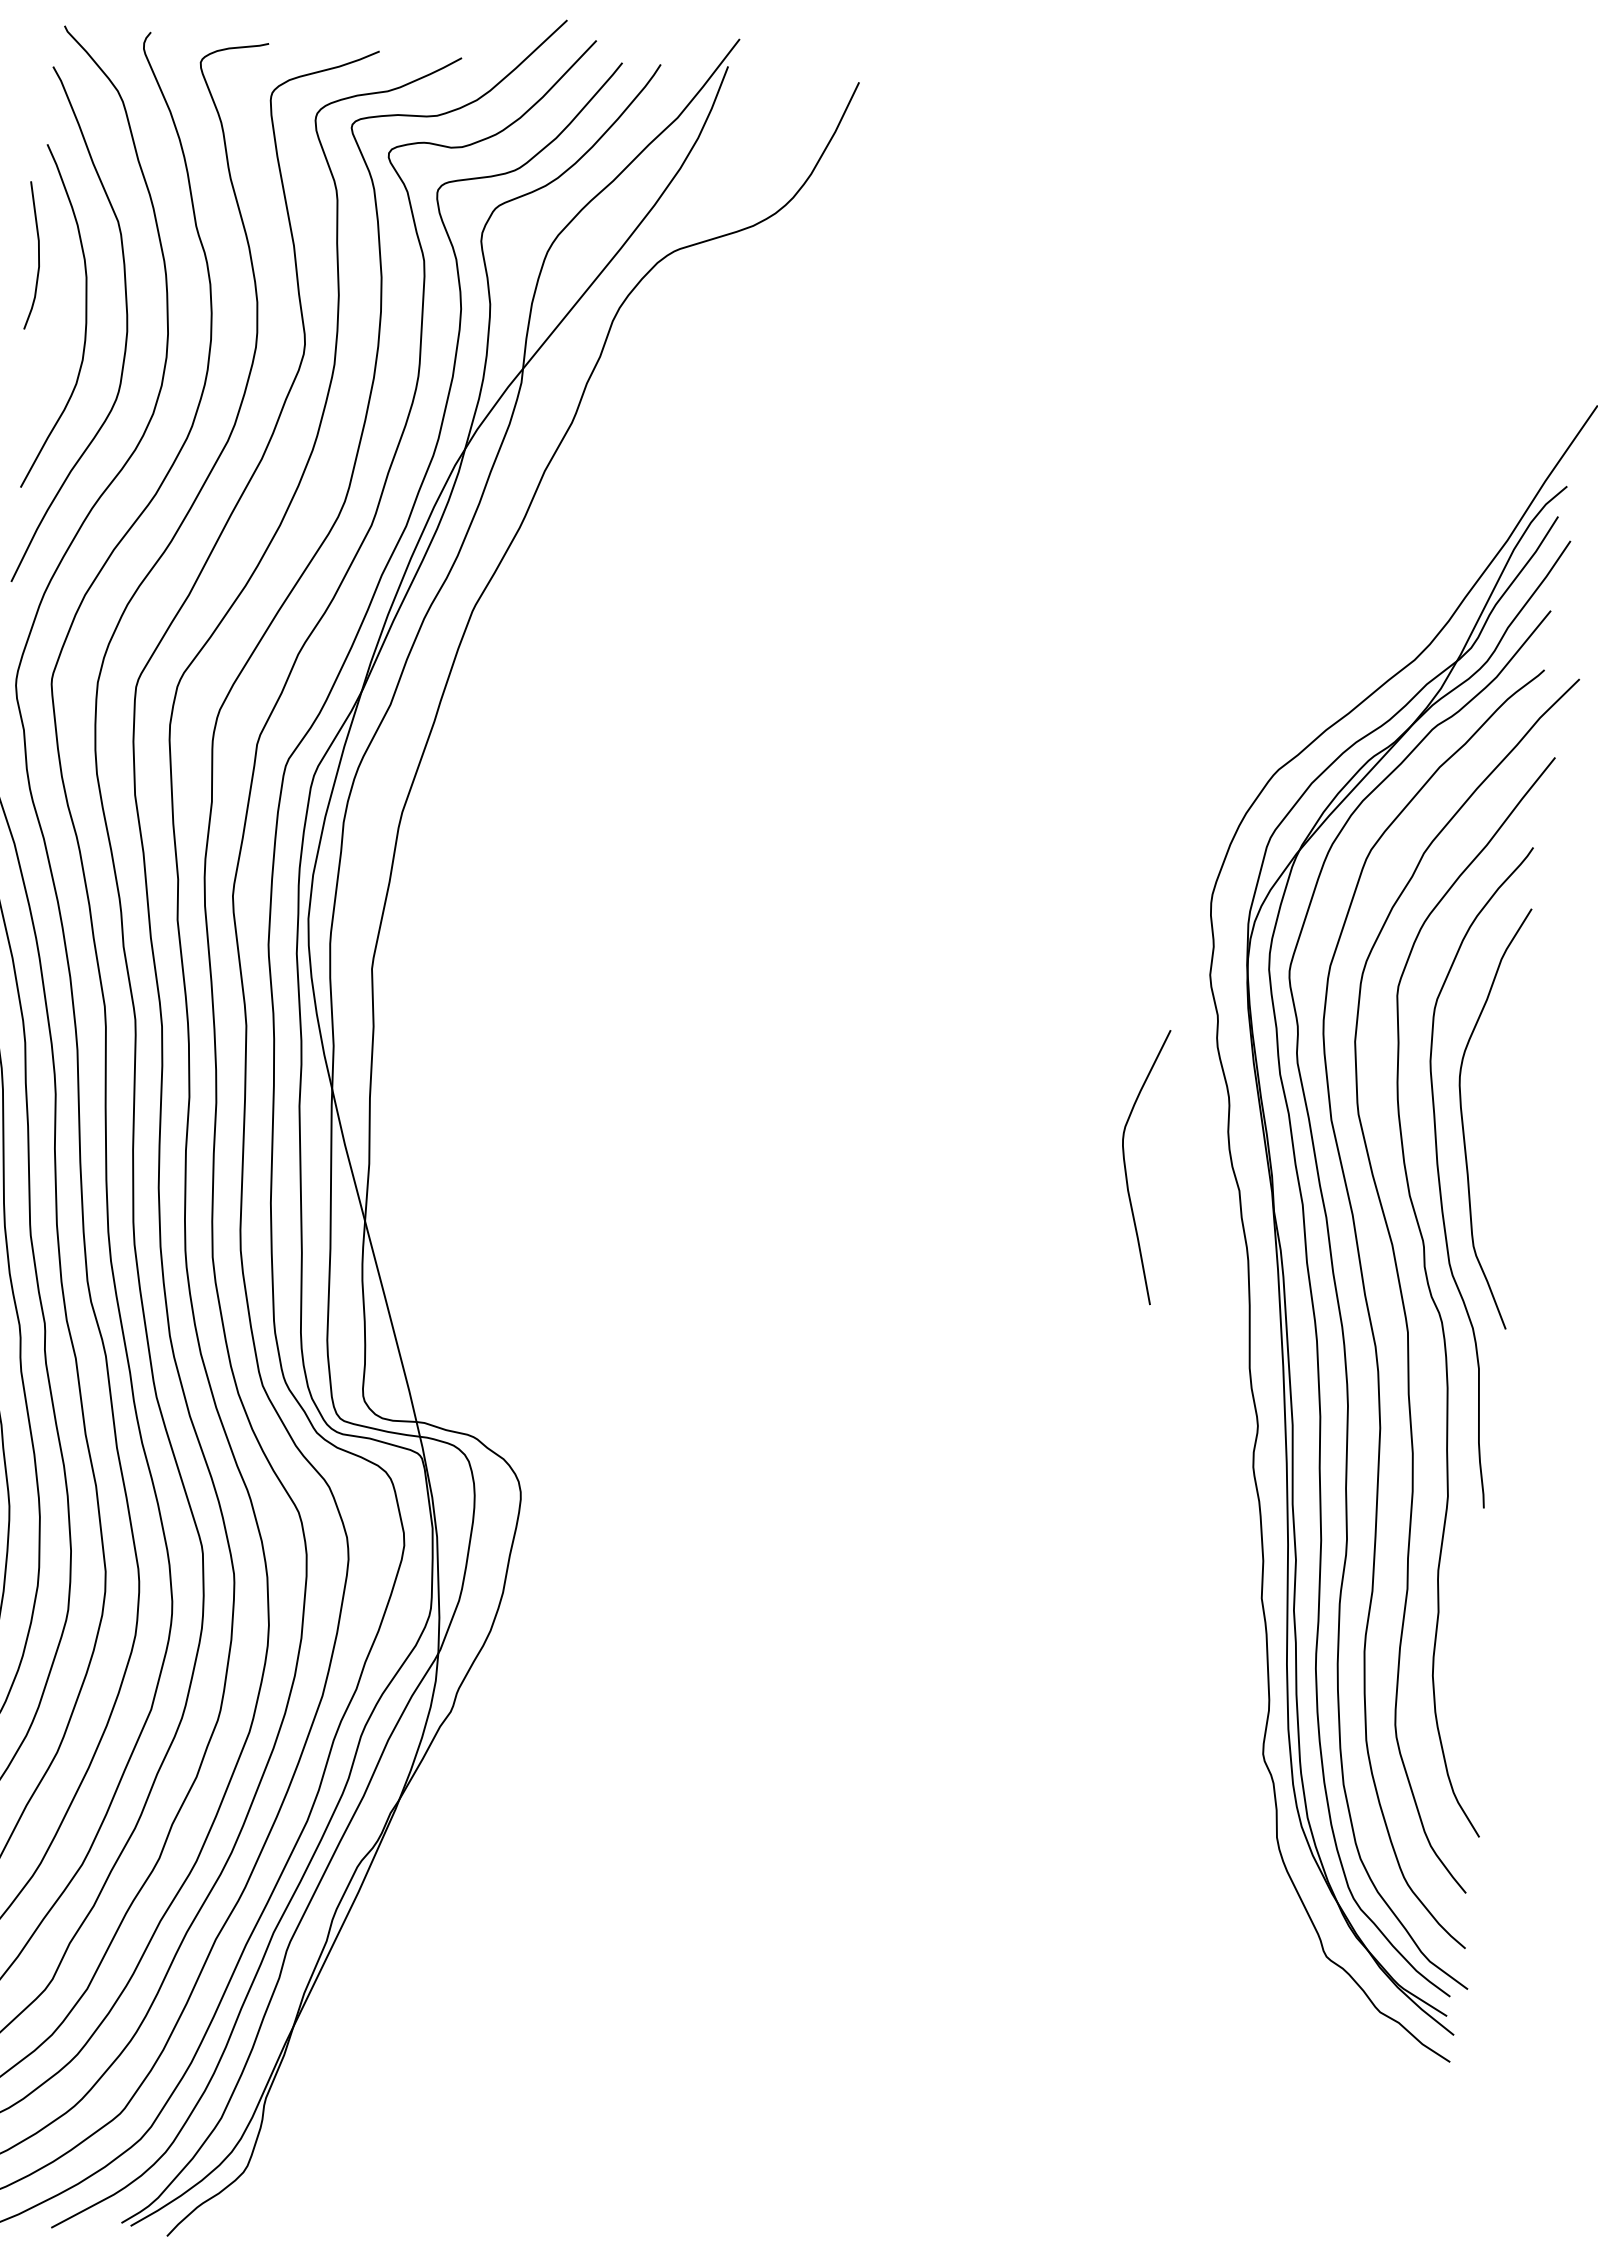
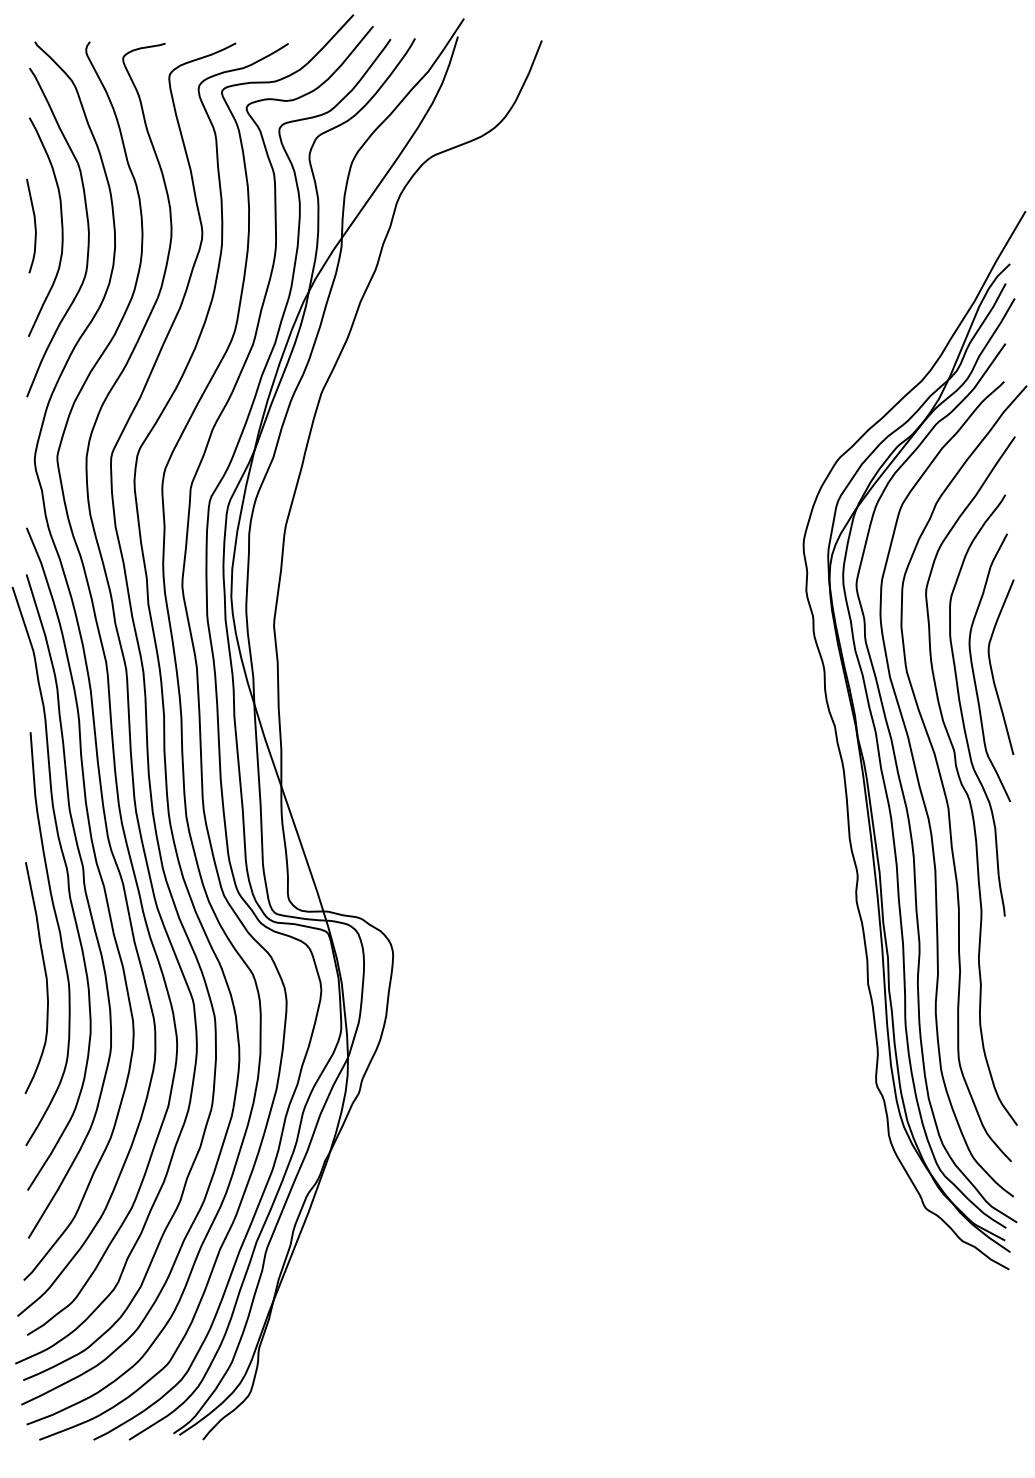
curve: (37, 255) -> (34, 225), moved
curve: (1127, 1167) -> (992, 668), moved

